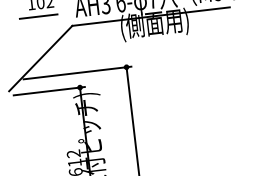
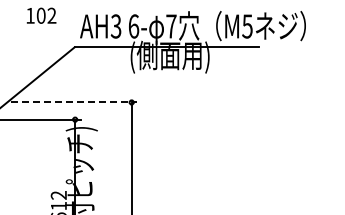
line: (38, 16) -> (36, 31), removed
line: (77, 73) -> (74, 102), solid -> dashed

